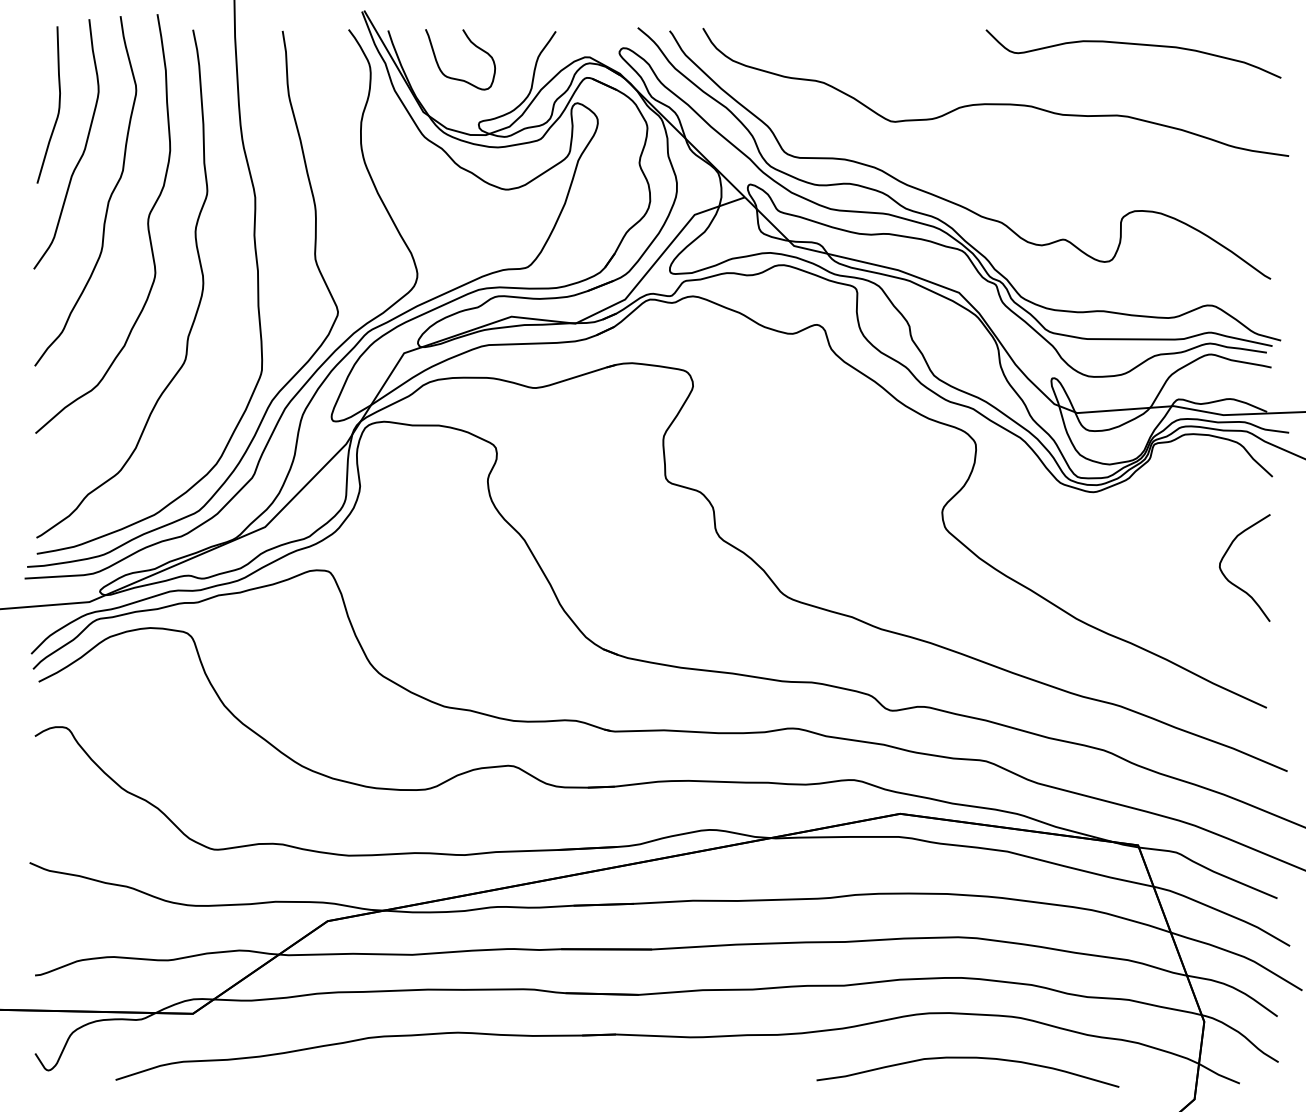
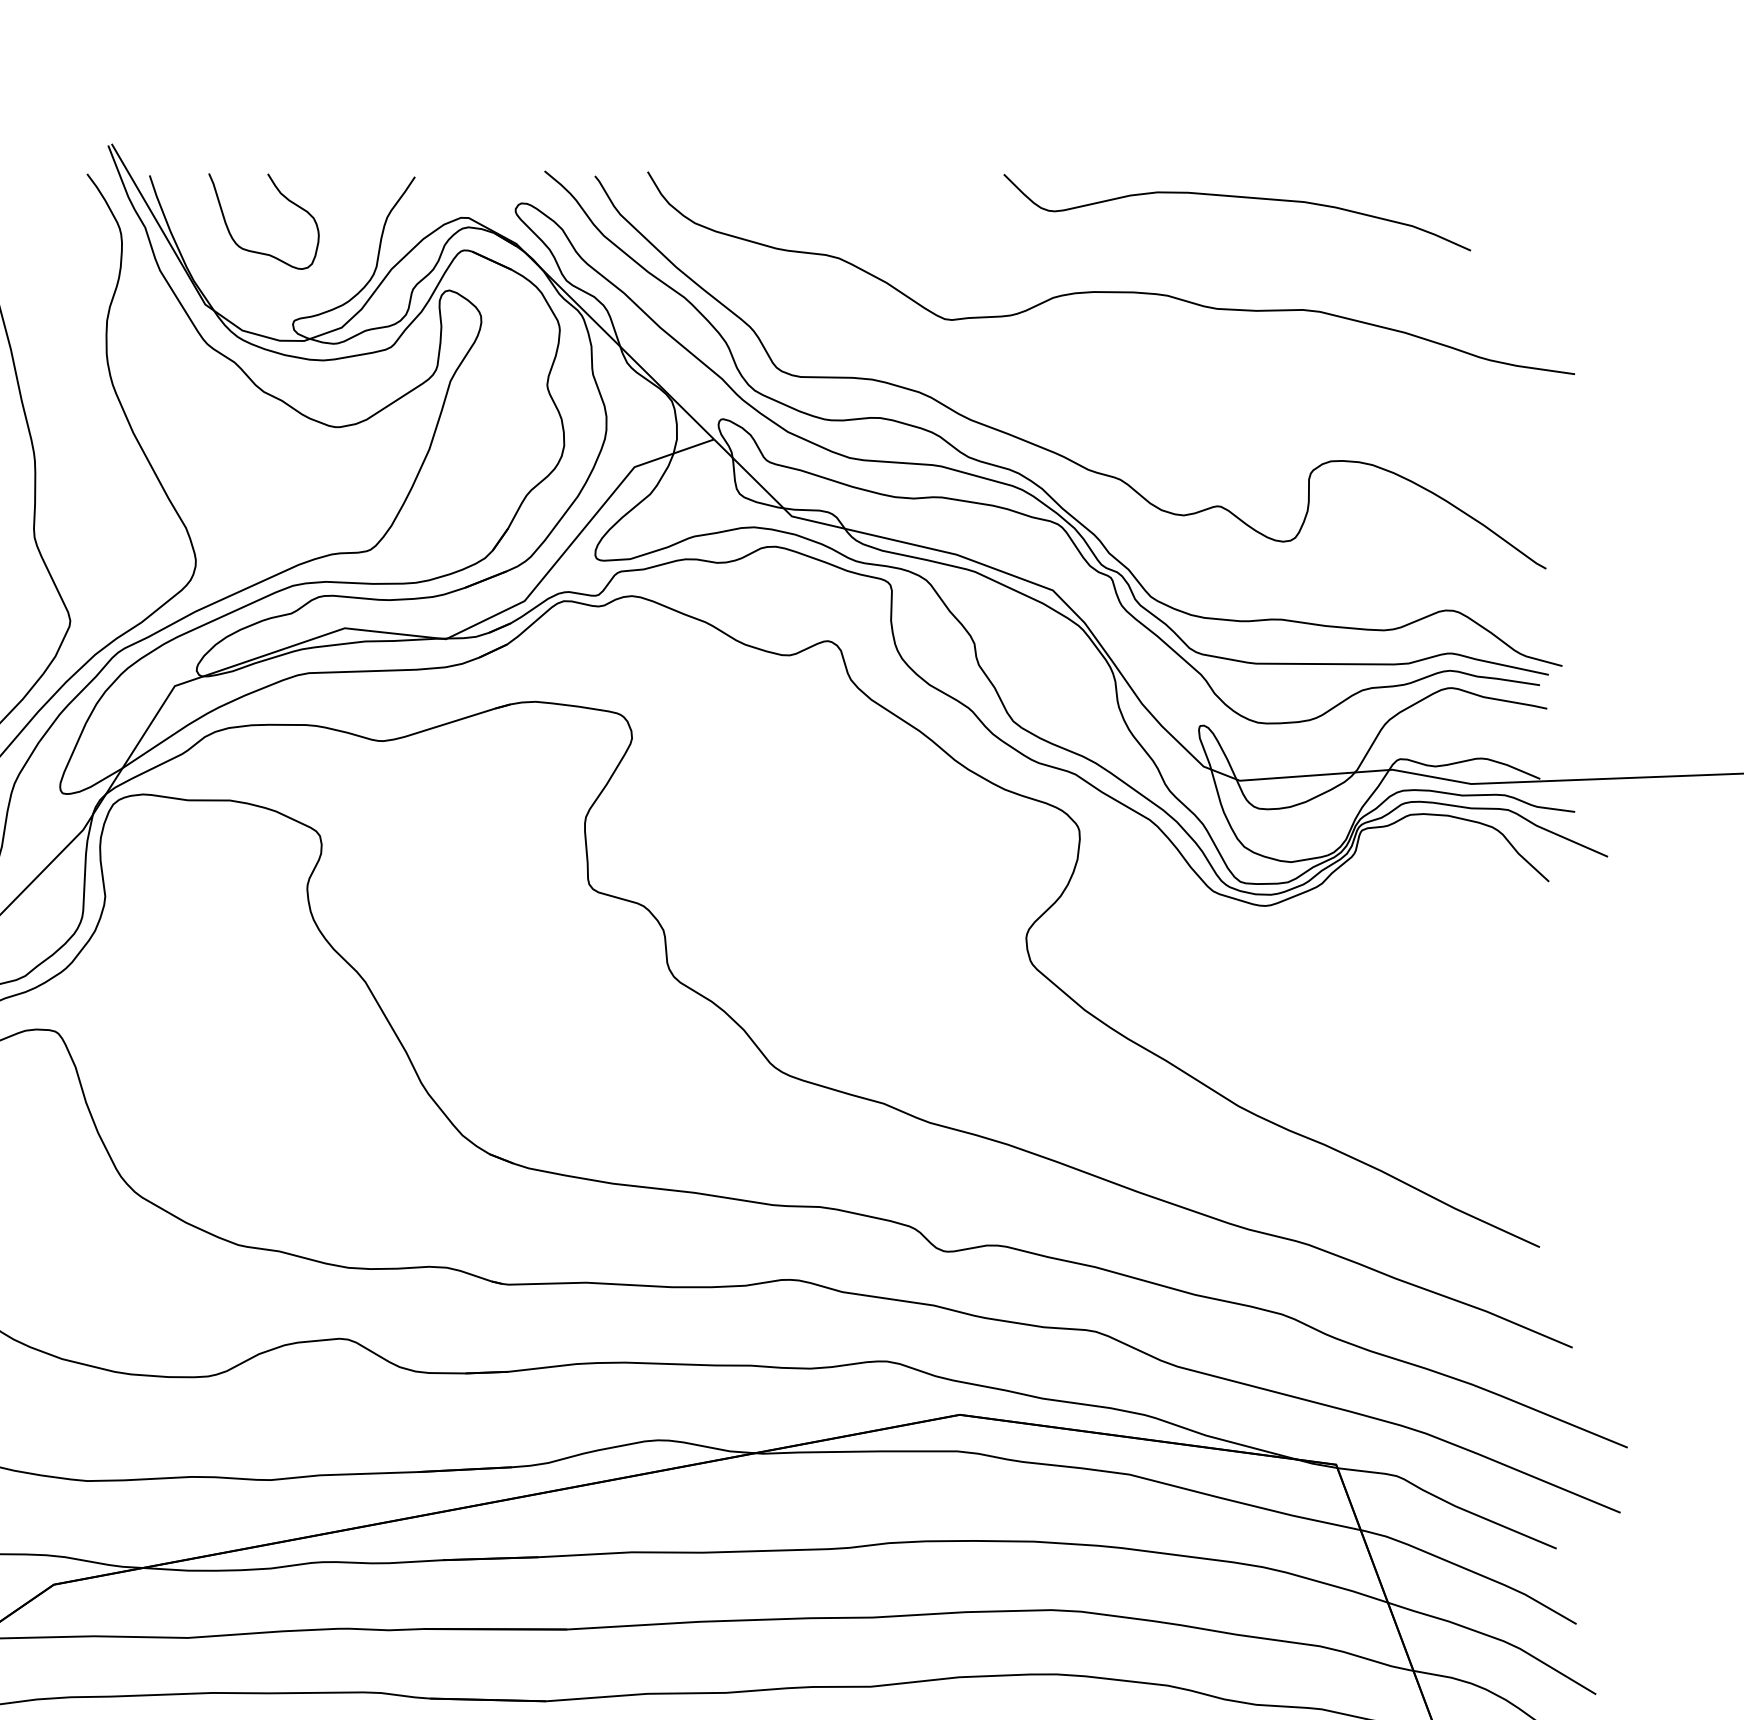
curve: (1136, 45) -> (1241, 199), moved
curve: (1231, 581) -> (1483, 1047), removed

